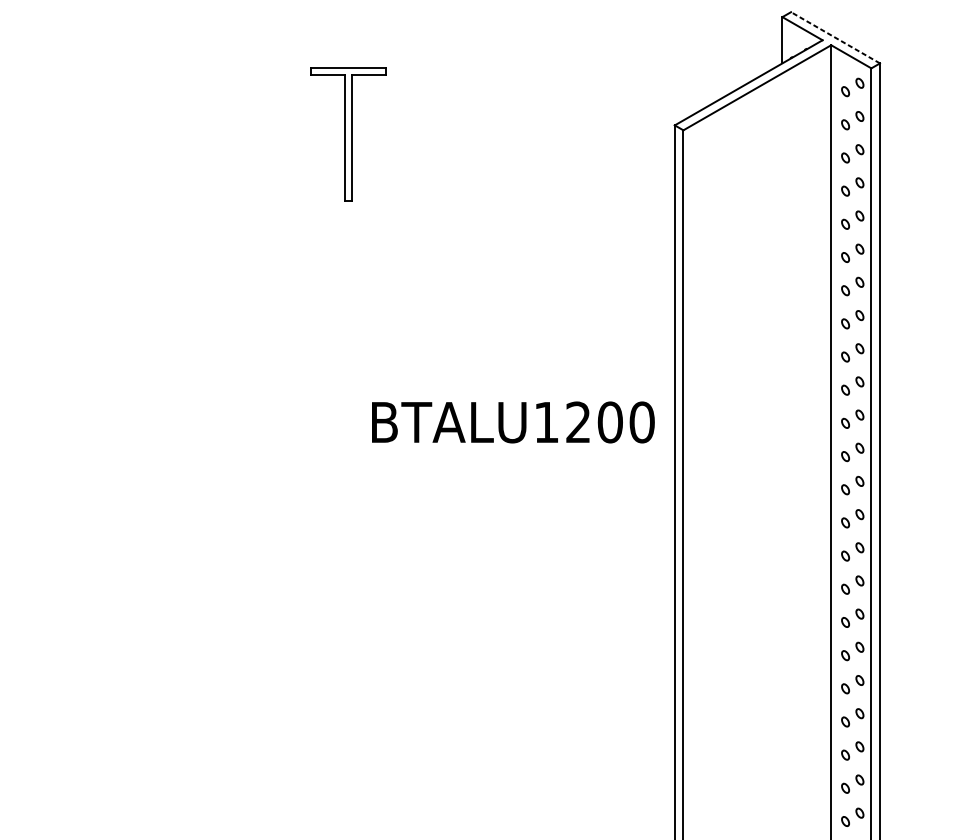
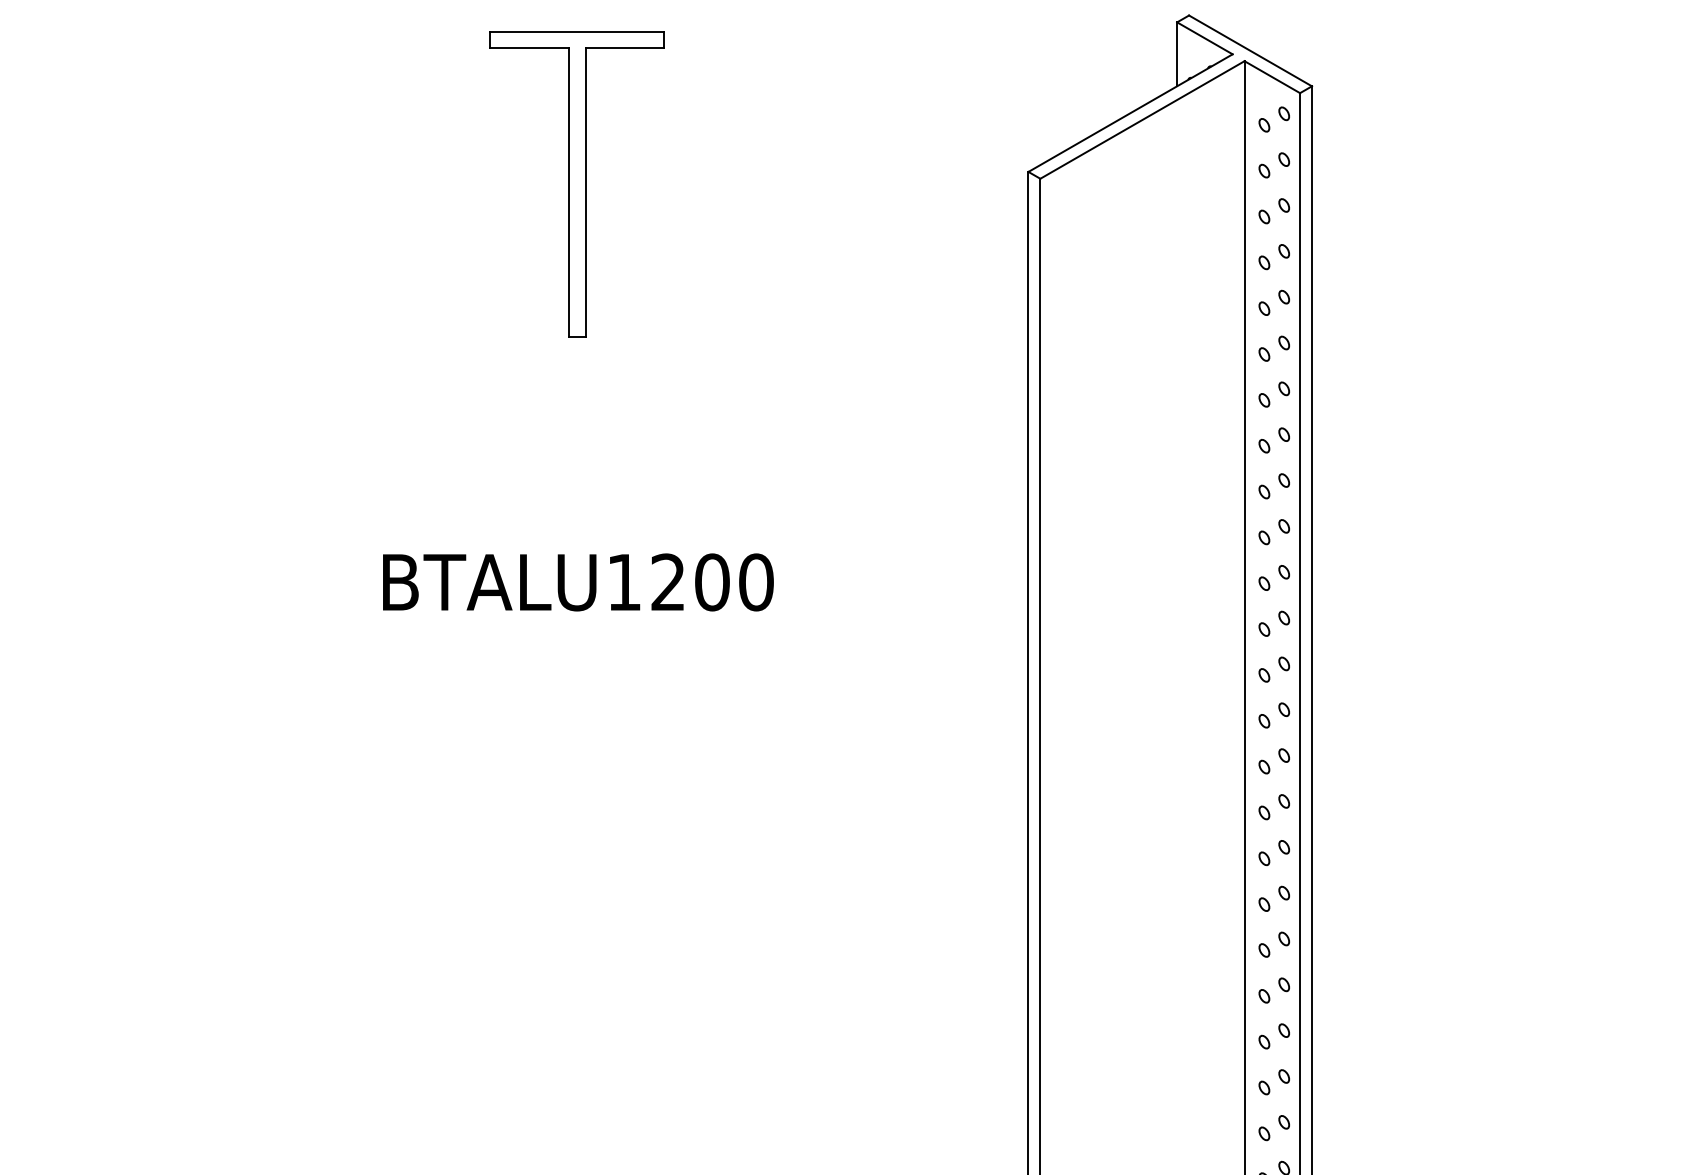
line: (835, 37) -> (1250, 50), dashed -> solid
part: (347, 134) -> (576, 184), size x1.67
text: (513, 422) -> (578, 582), moved

